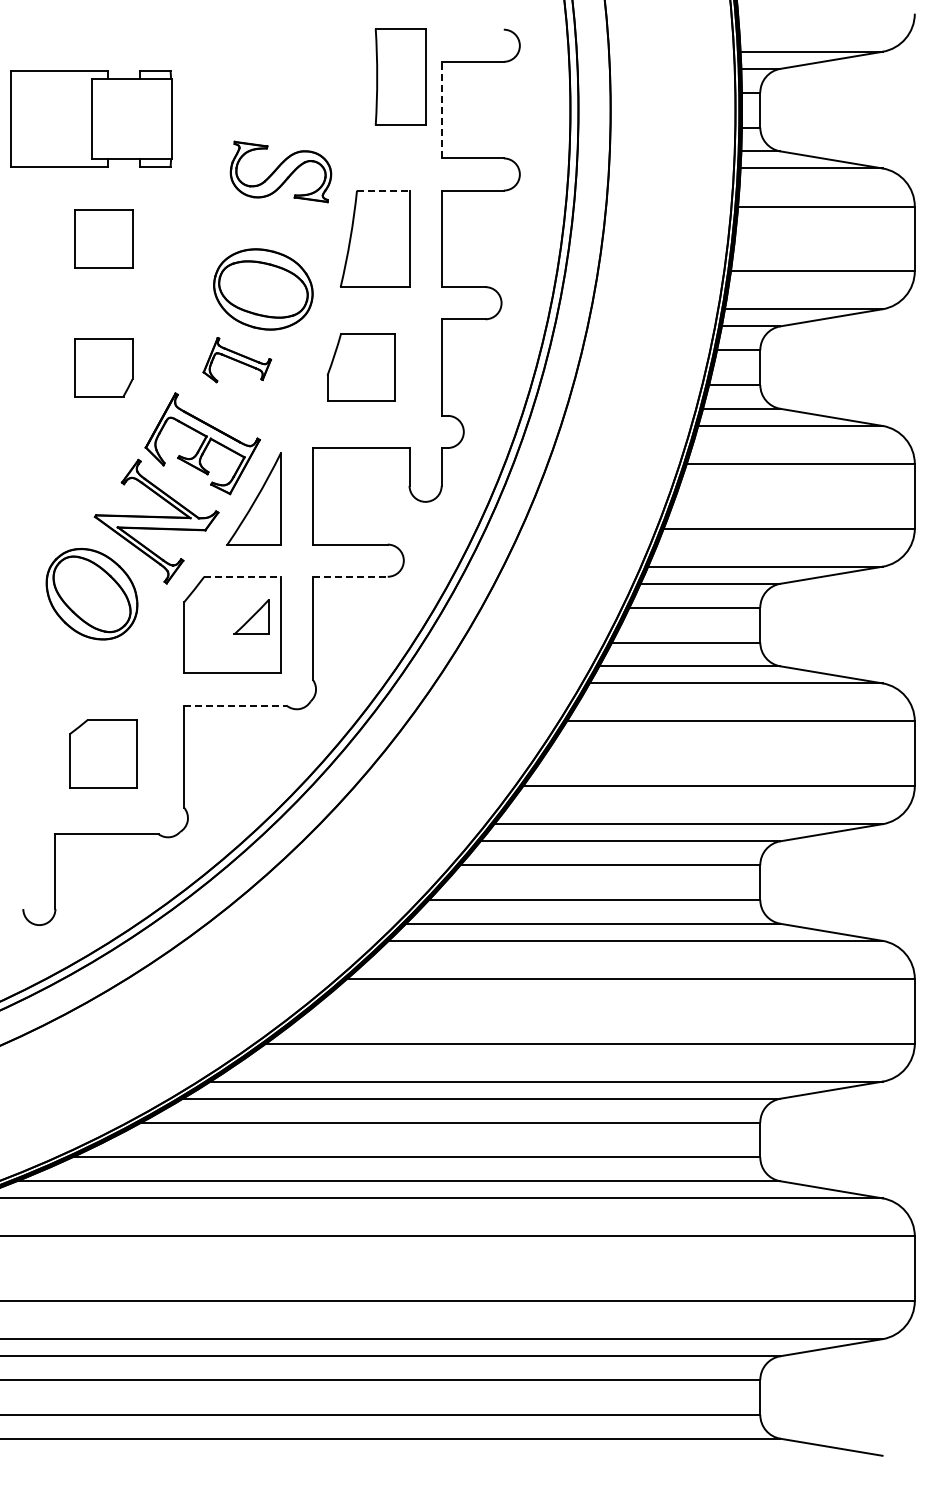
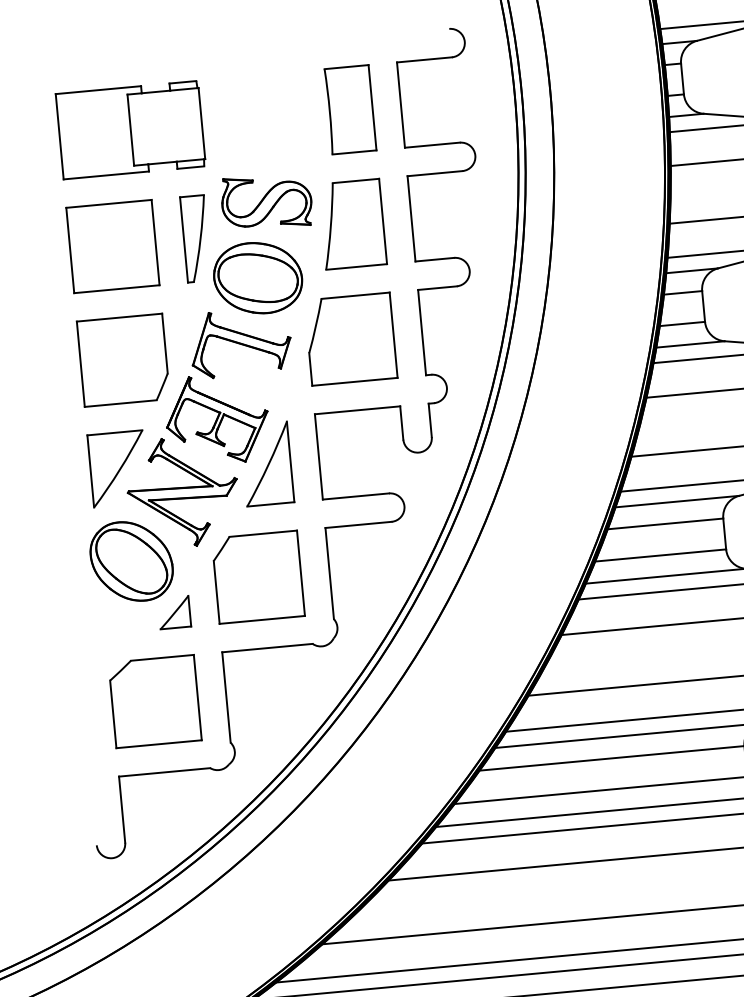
part: (400, 76) -> (350, 109), moved
line: (441, 109) -> (400, 104), dashed -> solid
part: (91, 118) -> (130, 129), moved
part: (280, 171) -> (266, 201), moved
line: (383, 190) -> (356, 180), dashed -> solid
part: (103, 238) -> (112, 246), size x1.67
part: (197, 238) -> (195, 238), added
part: (237, 359) -> (240, 342), size x1.67
part: (103, 367) -> (123, 360), size x1.67
part: (361, 367) -> (351, 339), size x1.43
part: (86, 488) -> (118, 468), added
line: (243, 576) -> (264, 533), dashed -> solid
line: (350, 576) -> (358, 524), dashed -> solid
part: (251, 616) -> (174, 612), moved
line: (235, 705) -> (267, 648), dashed -> solid
part: (103, 753) -> (154, 701), size x1.43

